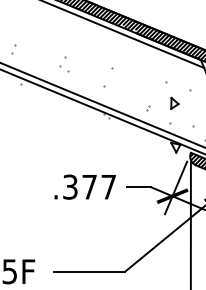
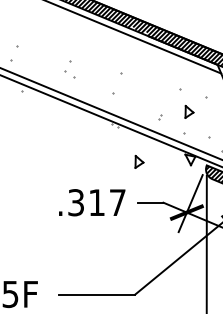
part: (13, 49) -> (14, 53), size x1.6
part: (128, 149) -> (139, 161), added
text: (89, 186) -> (96, 202), .377 -> .317

